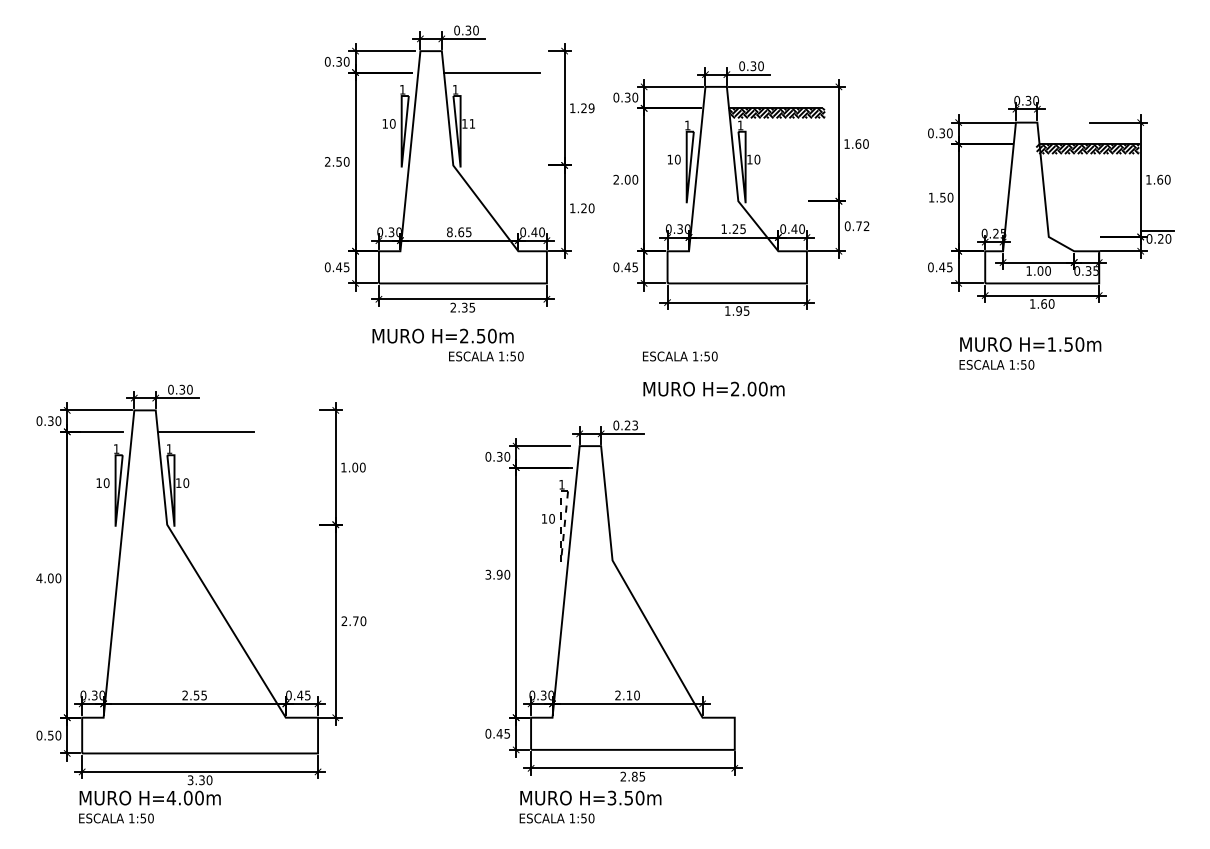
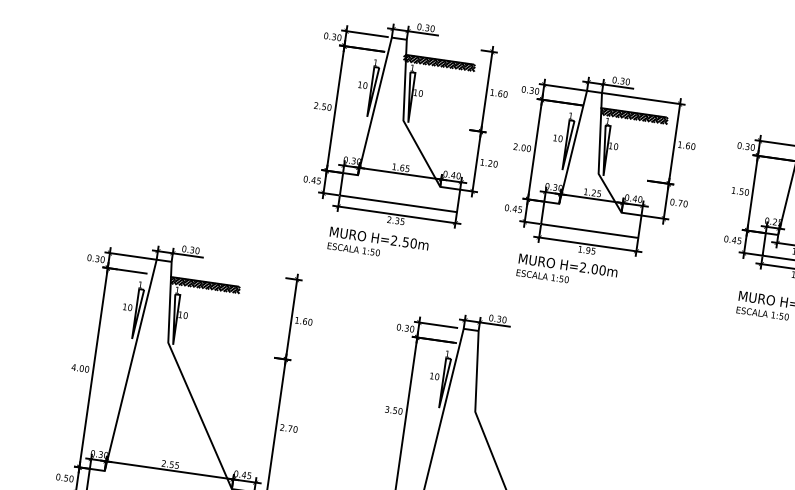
hatch: (491, 77) -> (438, 63), added
text: (587, 108) -> (502, 94), 1.29 -> 1.60
text: (472, 123) -> (420, 93), 11 -> 10
text: (866, 226) -> (685, 204), 0.72 -> 0.70
text: (449, 232) -> (394, 166), 8.65 -> 1.65
text: (486, 356) -> (353, 249), moved
text: (713, 388) -> (567, 264), moved
text: (631, 425) -> (501, 319), 0.23 -> 0.30
hatch: (207, 436) -> (205, 285), added
text: (355, 467) -> (305, 321), 1.00 -> 1.60
line: (560, 558) -> (439, 405), dashed -> solid
text: (499, 574) -> (395, 410), 3.90 -> 3.50

